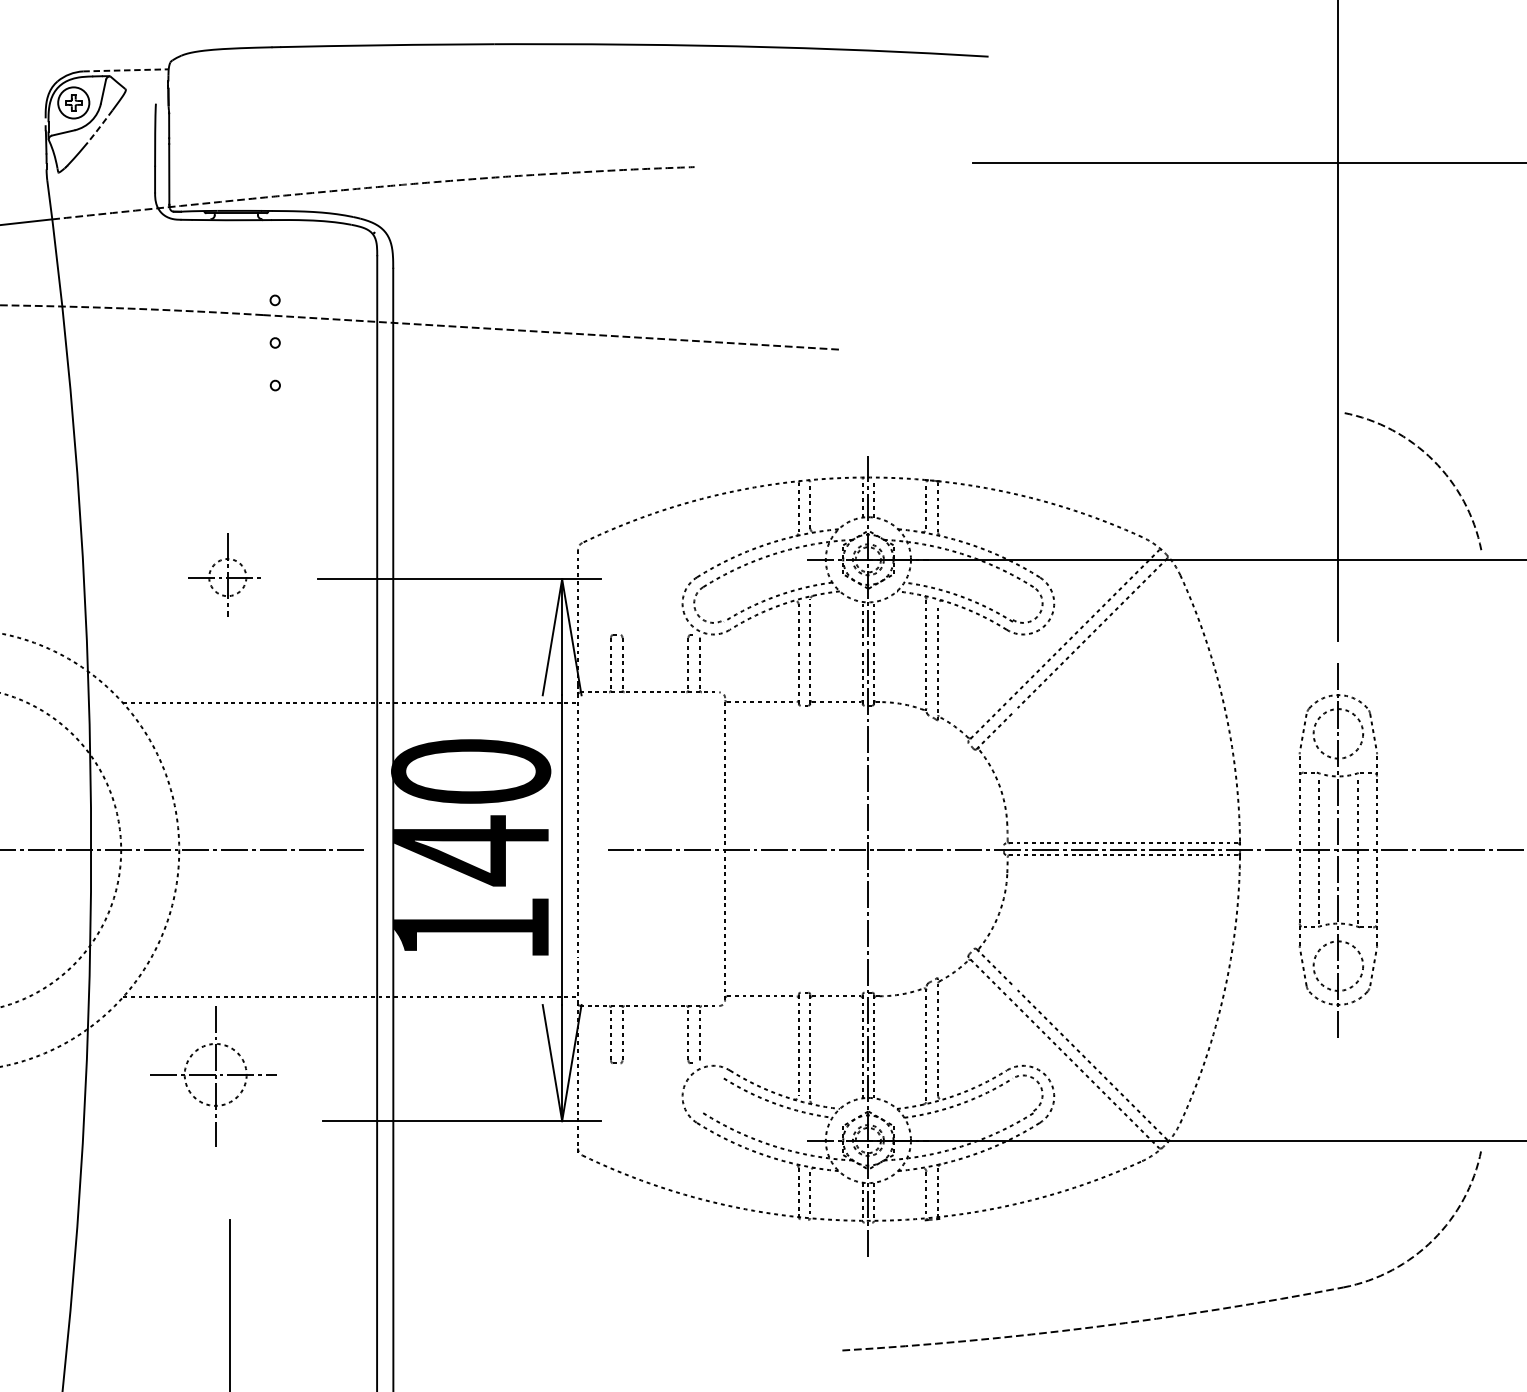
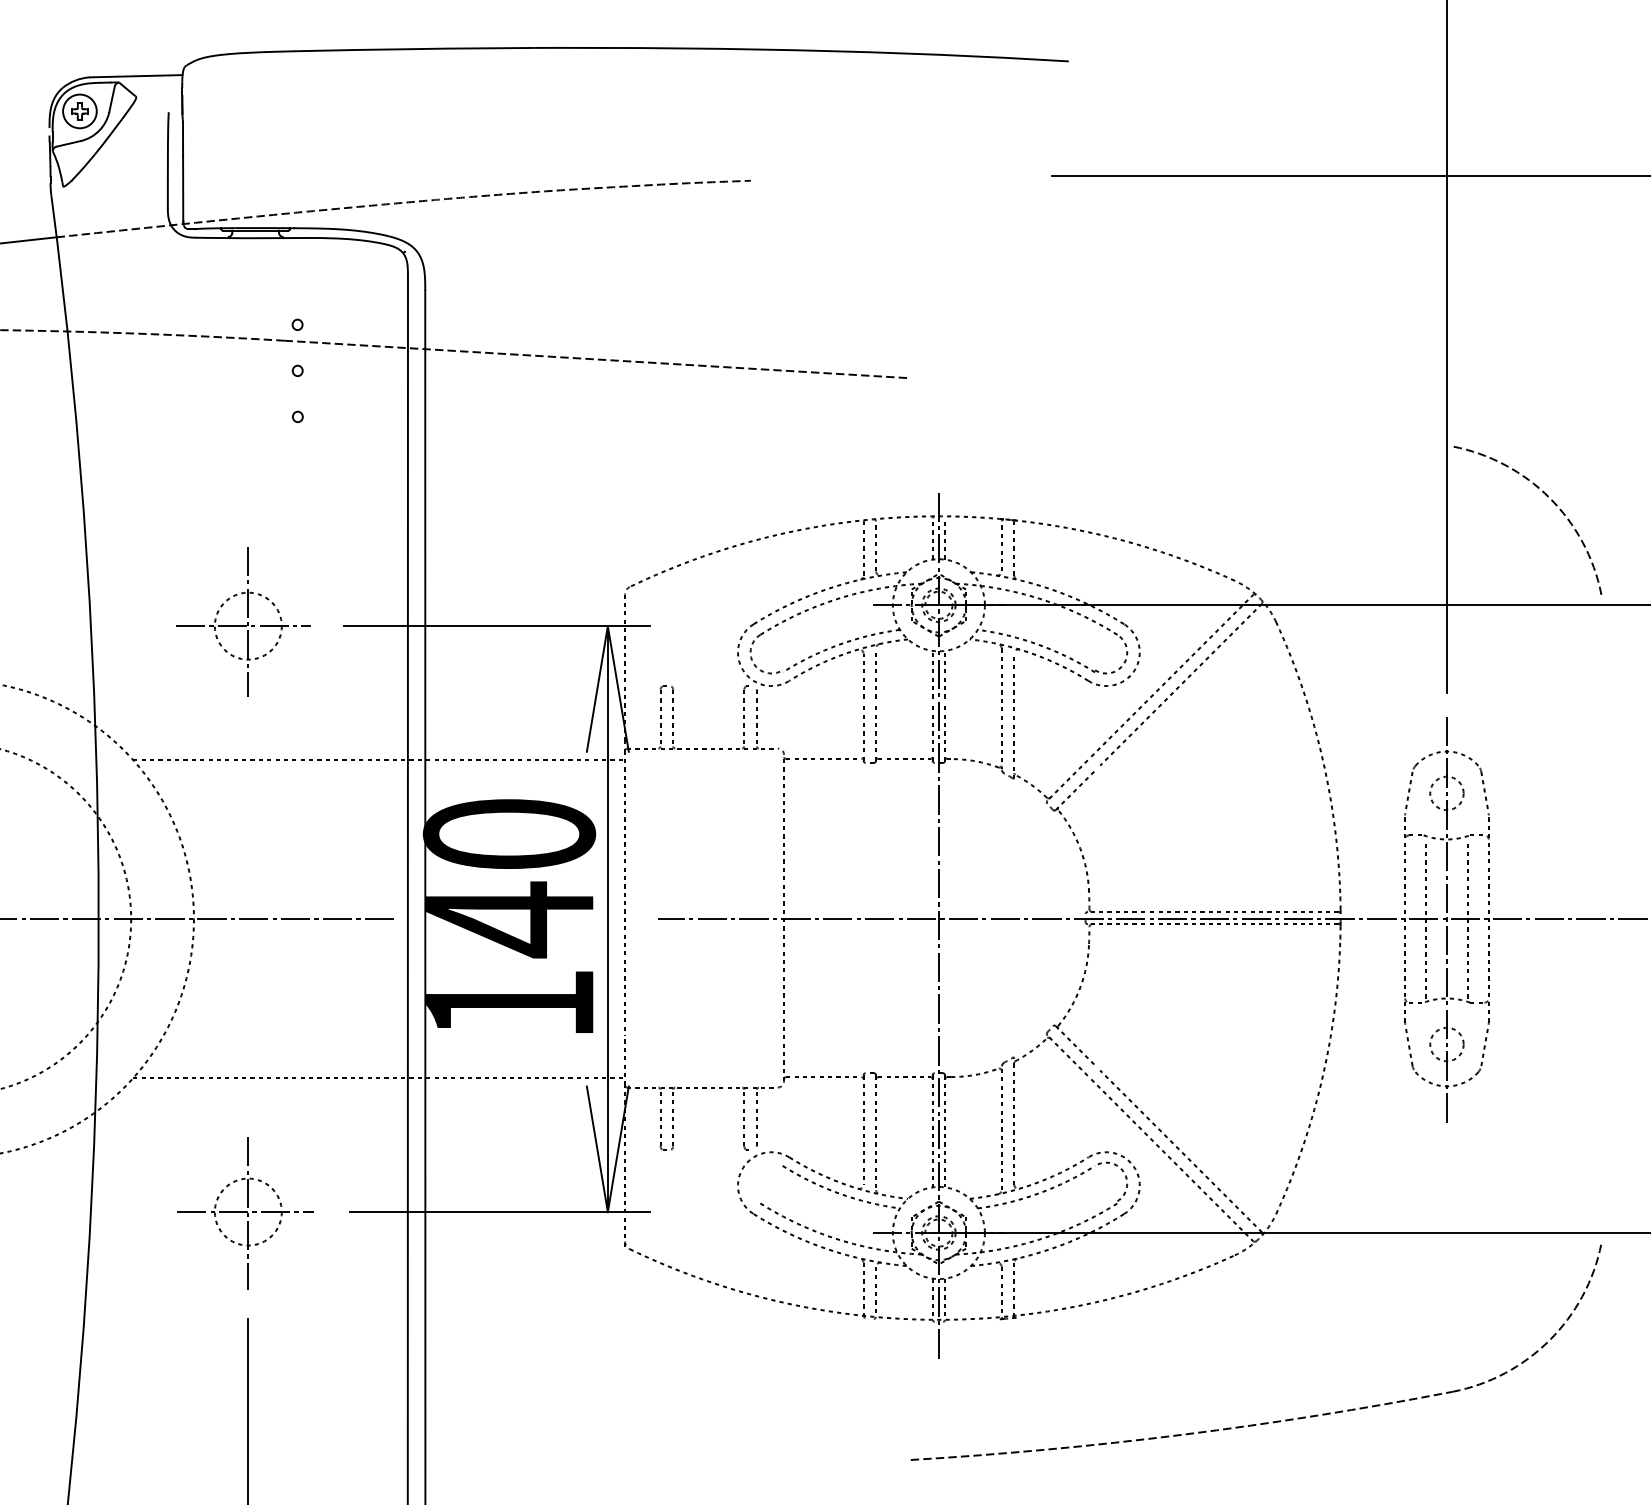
line: (126, 70) -> (136, 76), dashed -> solid
line: (100, 127) -> (108, 137), dashed -> solid
part: (225, 574) -> (243, 621), size x1.67
circle: (1337, 733) -> (1446, 793), size x0.62
circle: (1337, 966) -> (1446, 1044), size x0.62
part: (213, 1076) -> (245, 1213), moved

